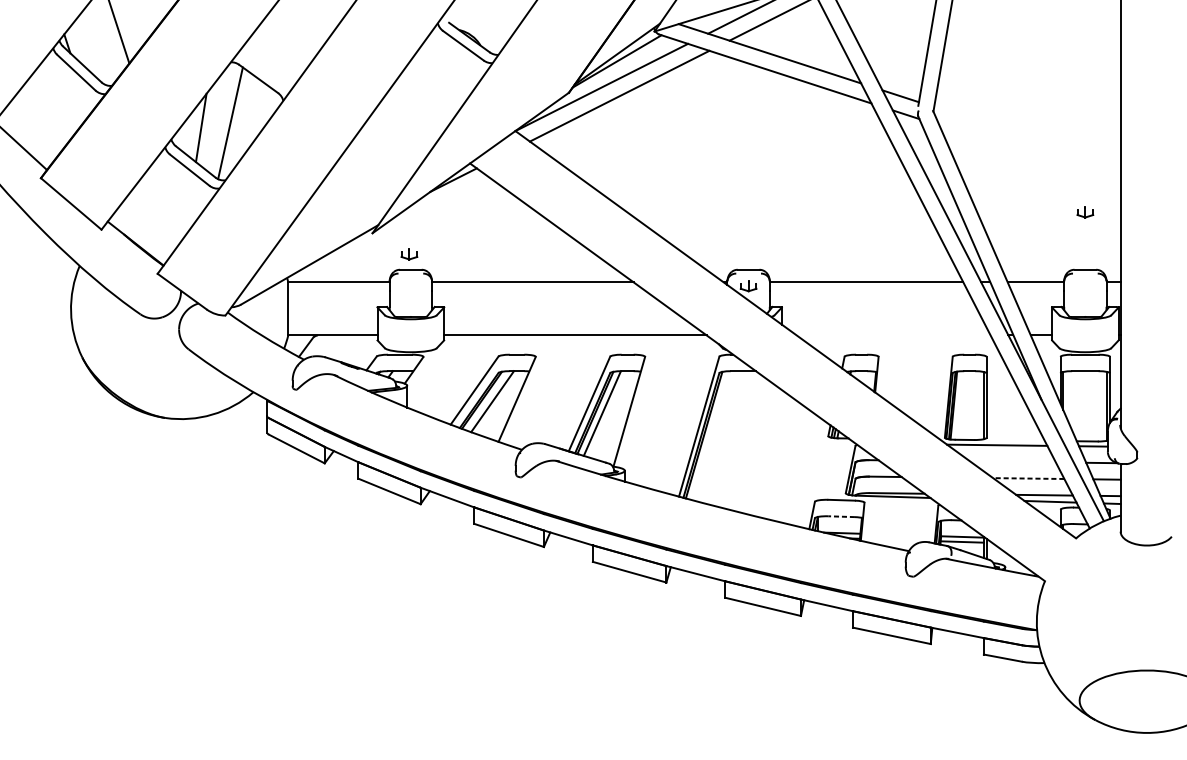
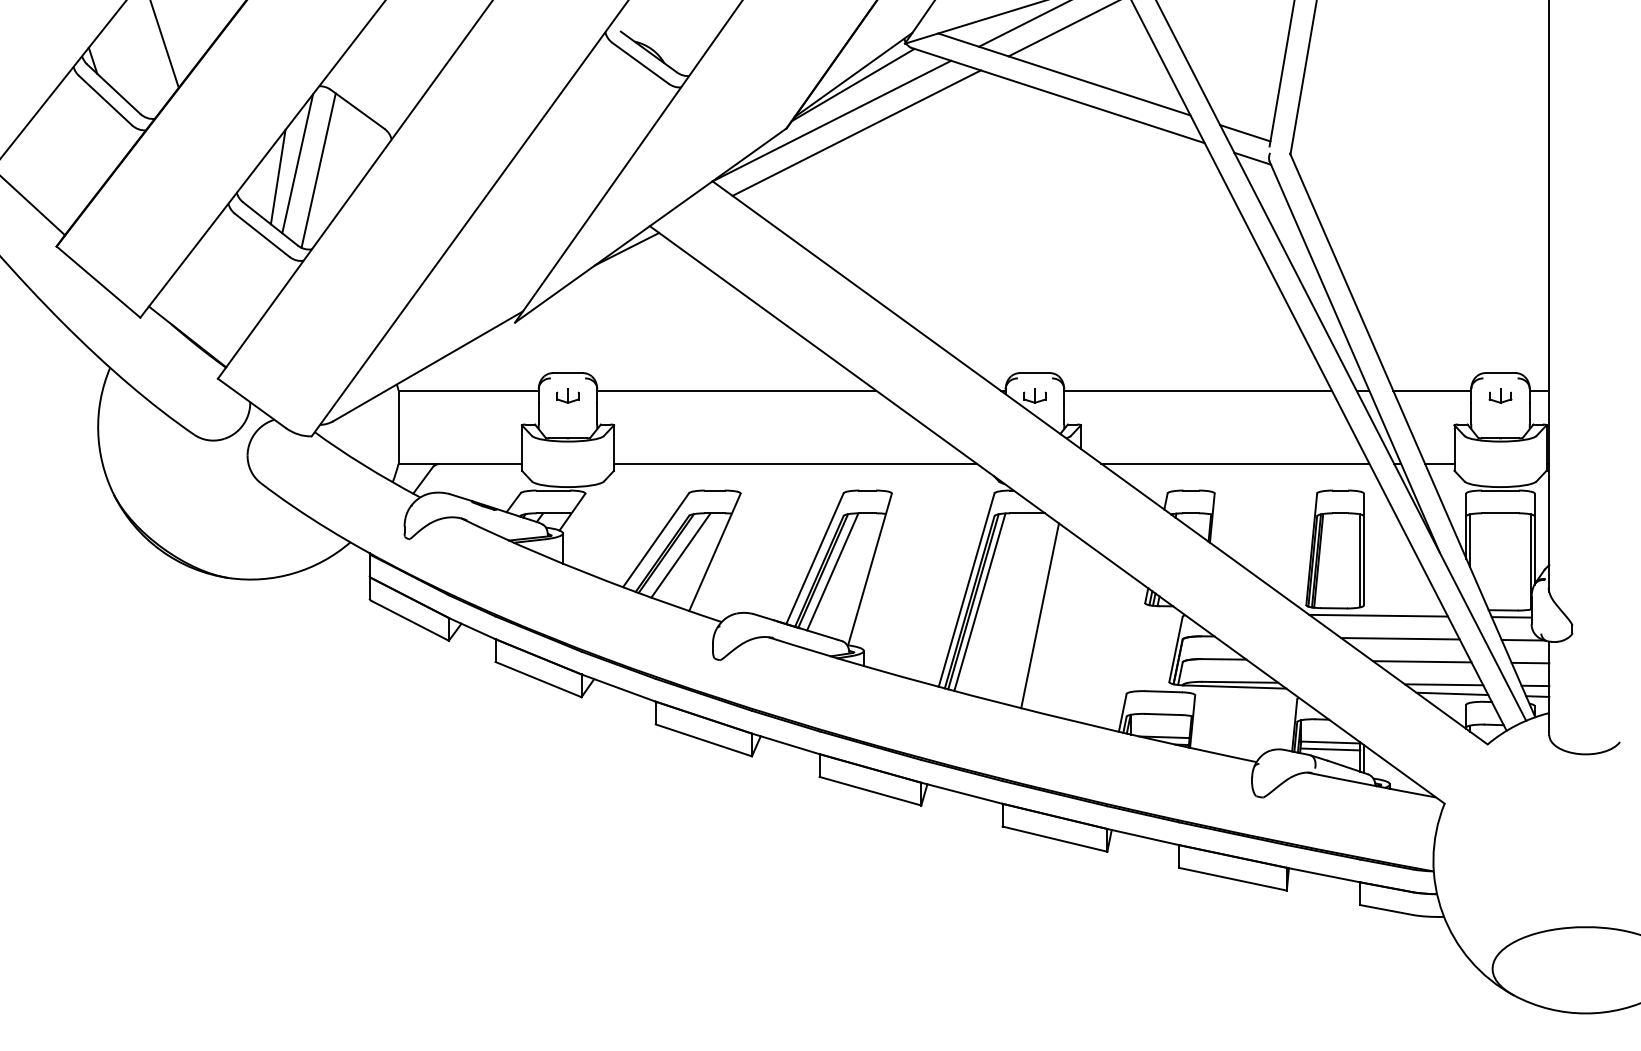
line: (215, 118) -> (297, 163), added
part: (1085, 212) -> (1500, 395), moved
part: (409, 254) -> (567, 395), moved
line: (893, 335) -> (1235, 463), added
line: (708, 435) -> (979, 602), added
line: (752, 445) -> (1040, 615), added
line: (1013, 461) -> (1400, 638), added
line: (1028, 478) -> (1421, 661), dashed -> solid
line: (841, 516) -> (1163, 714), dashed -> solid

